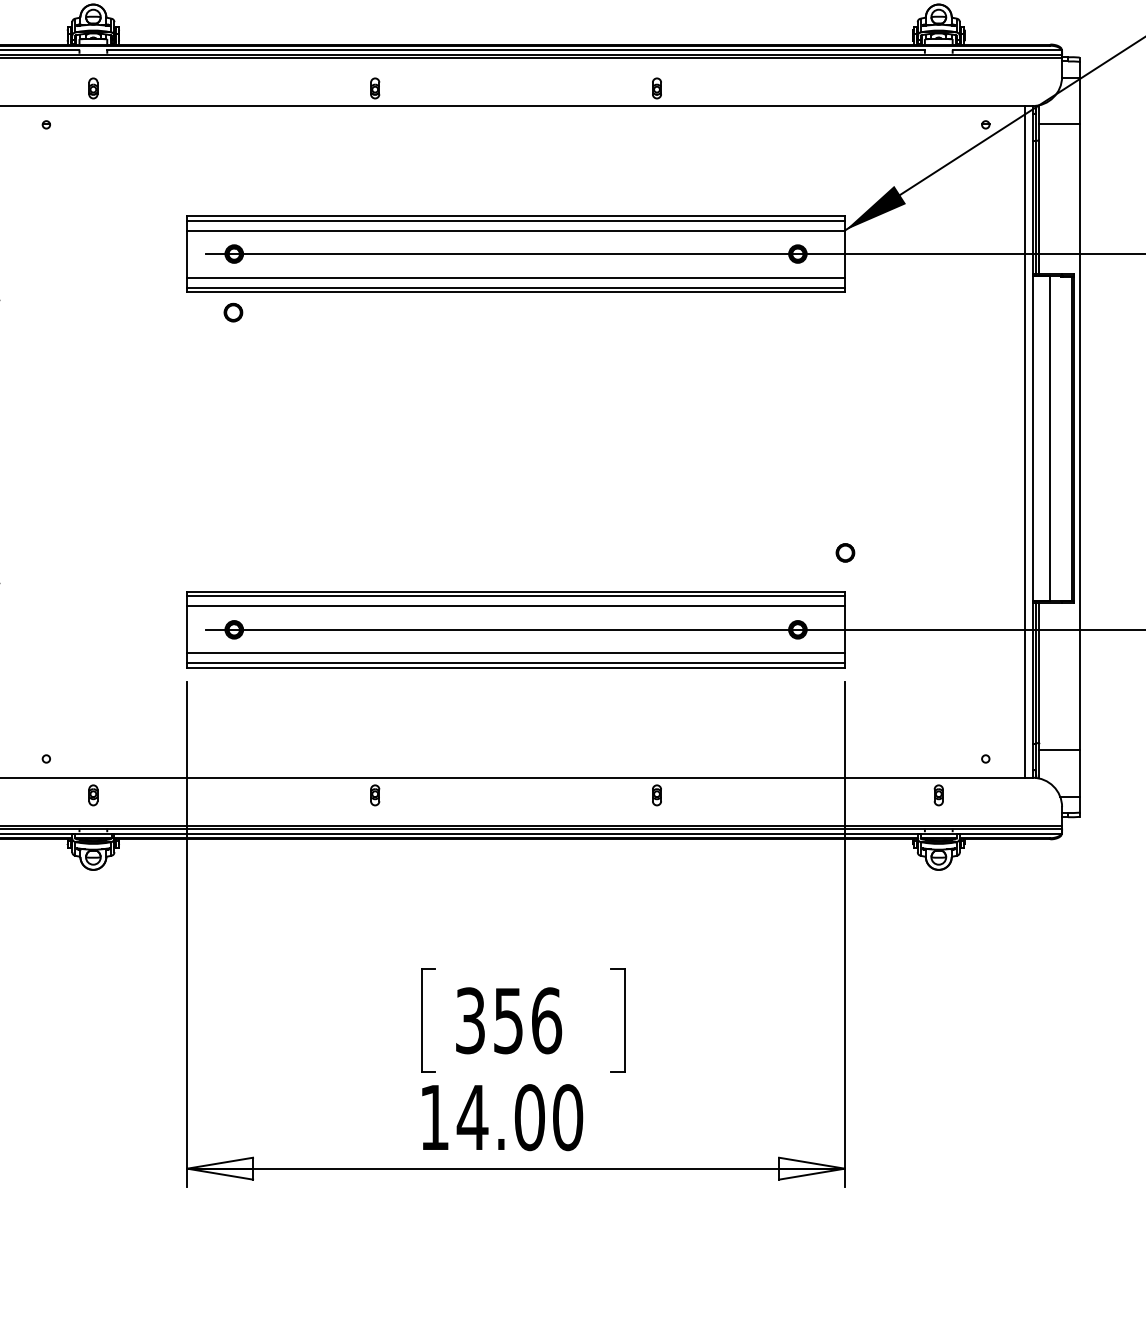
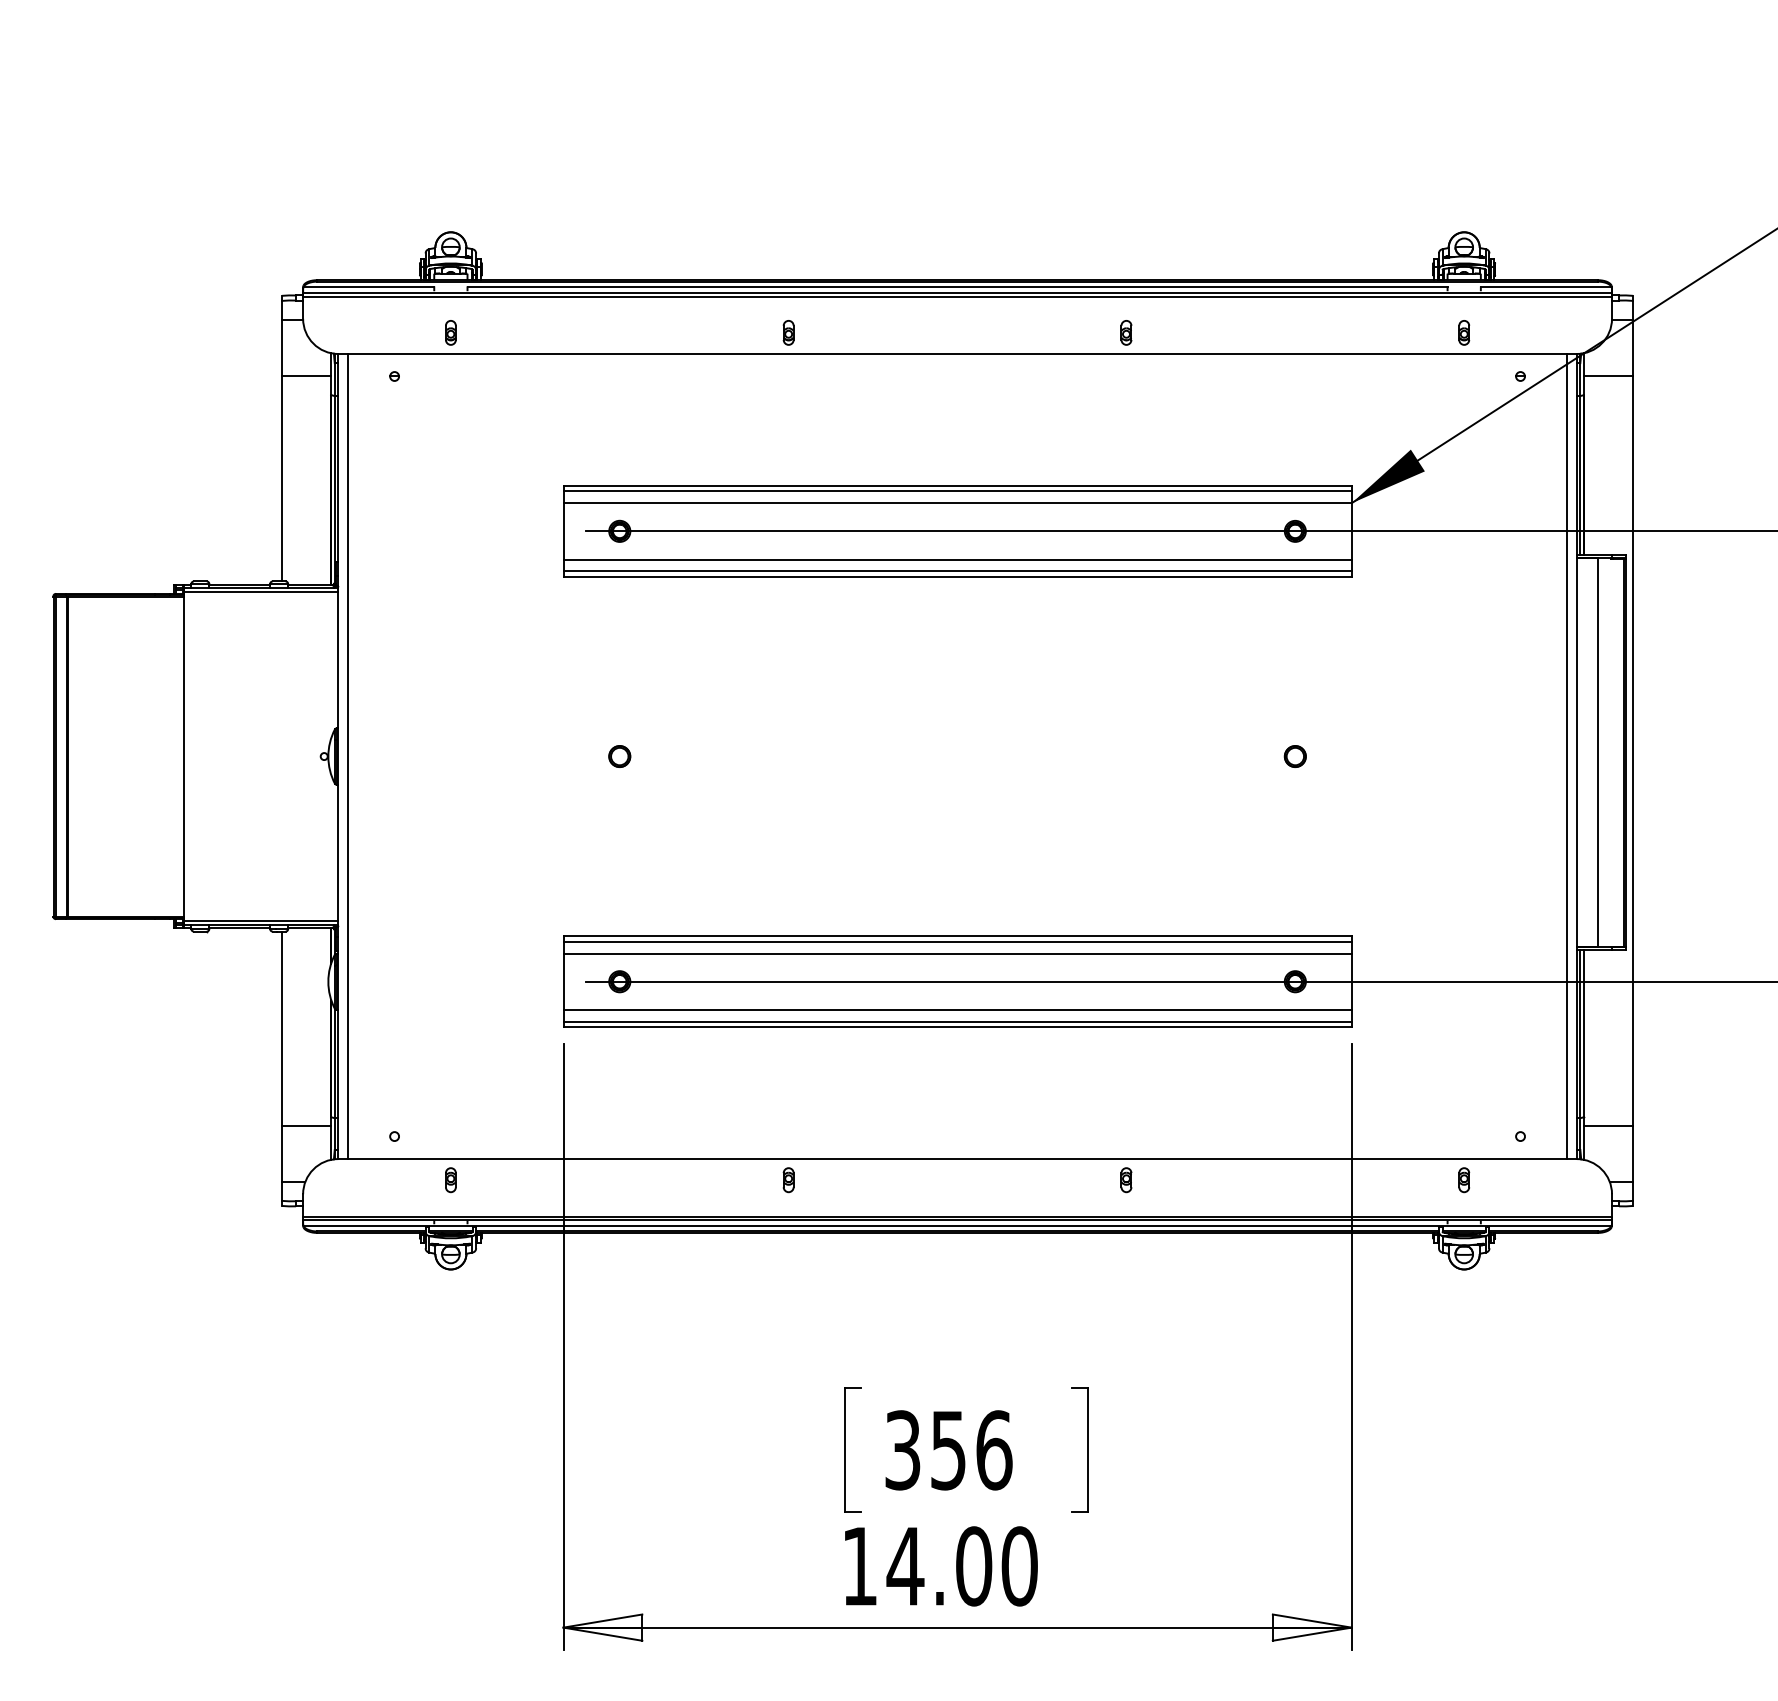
part: (939, 88) -> (1464, 332), added
part: (233, 312) -> (619, 756), moved
line: (7, 441) -> (347, 756), added
part: (844, 552) -> (1294, 756), moved

